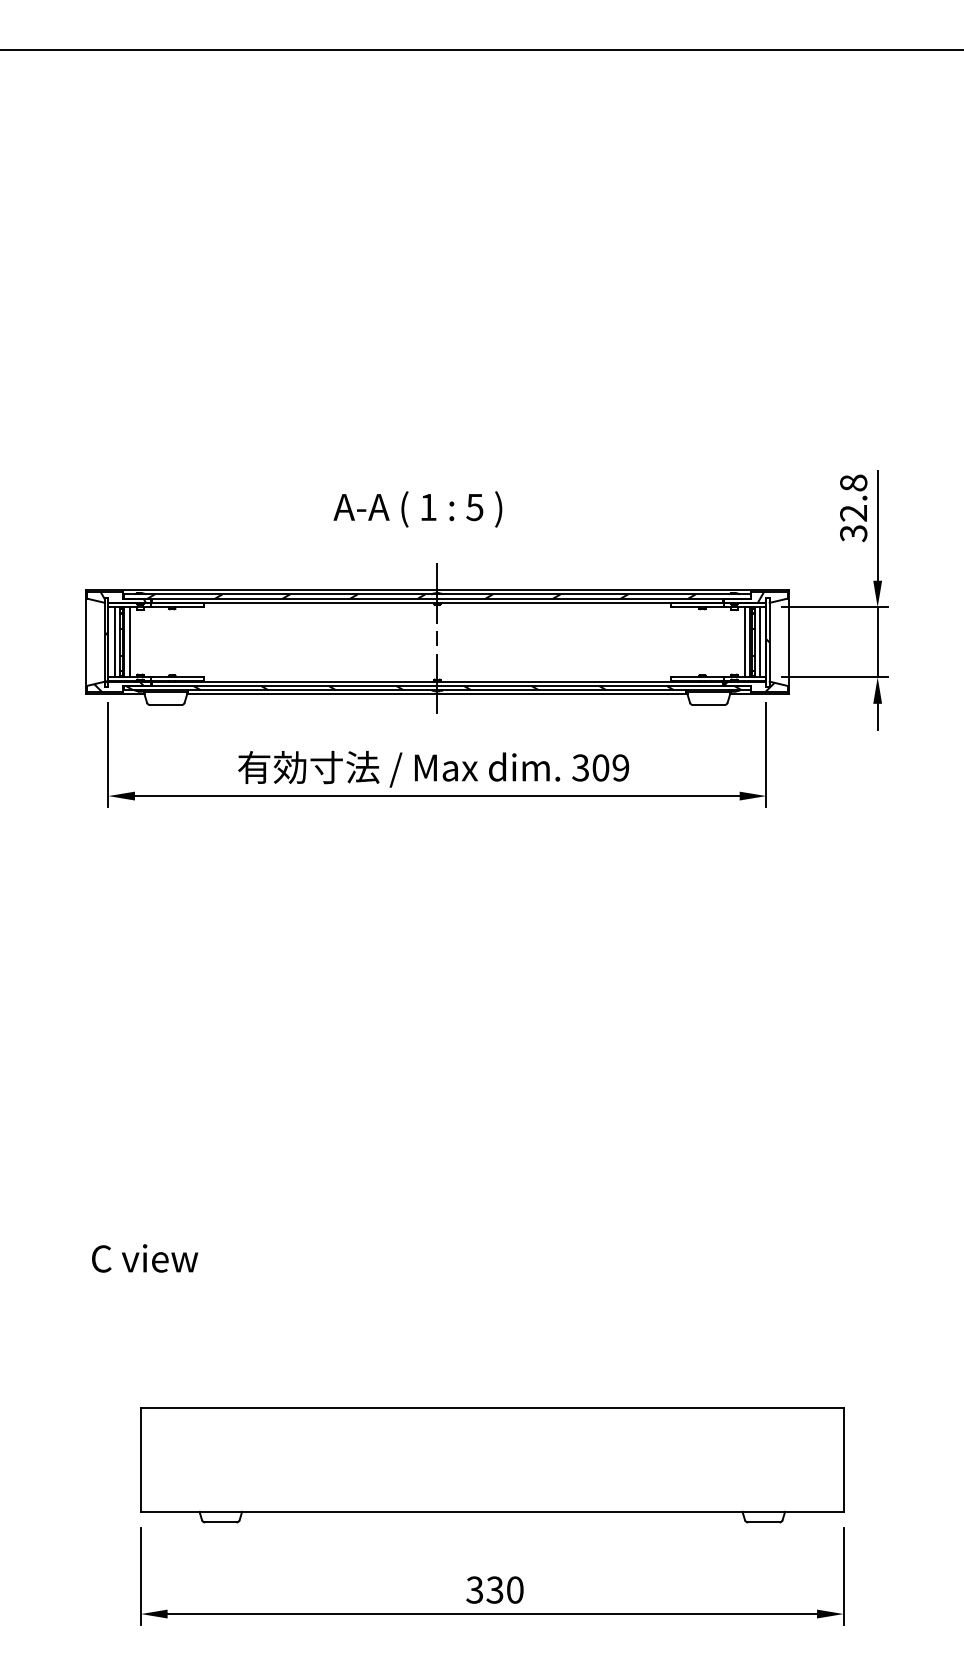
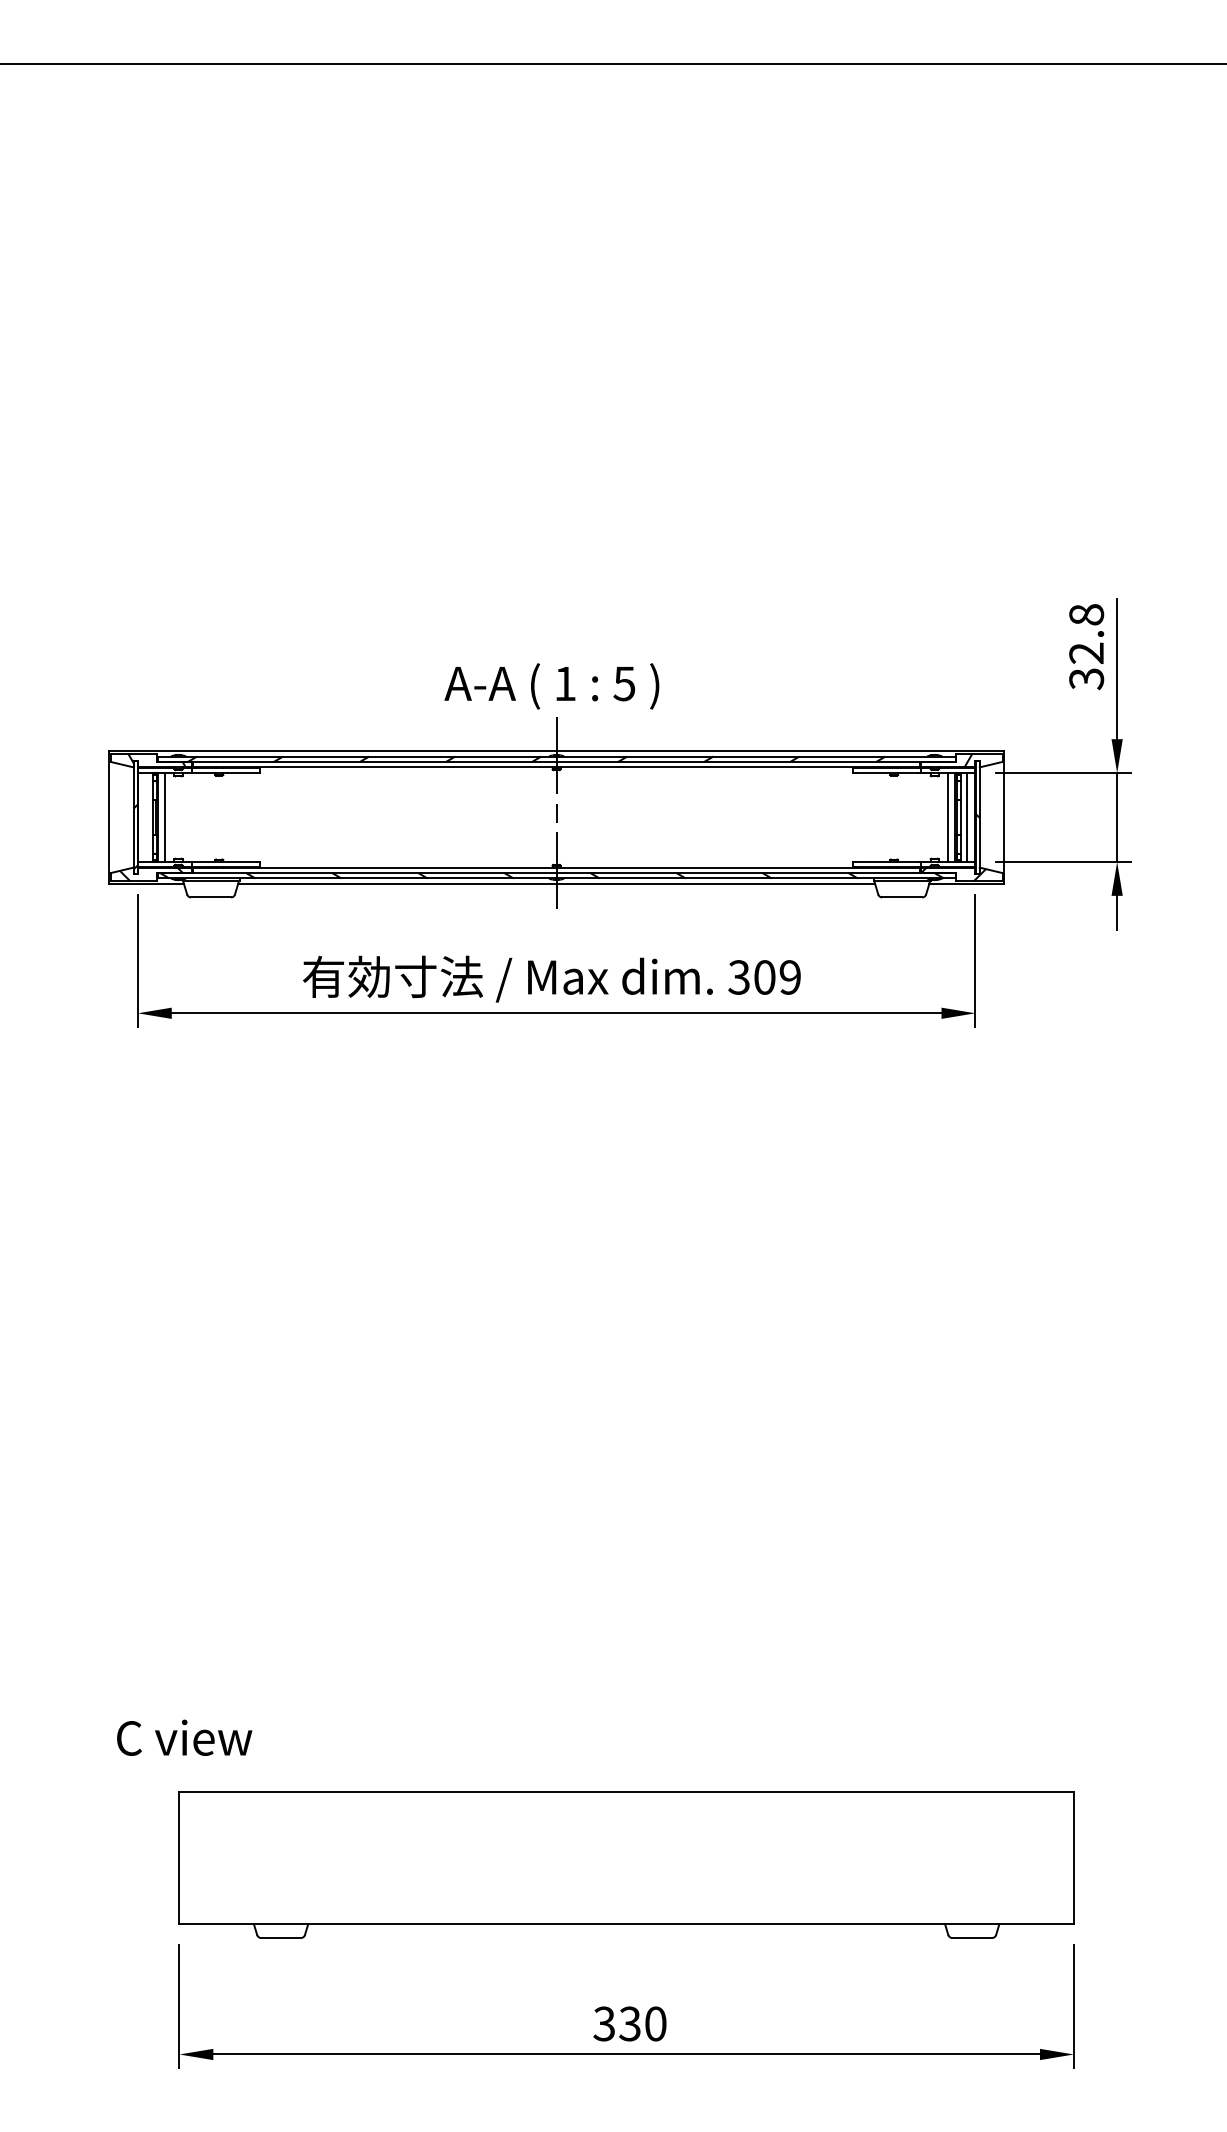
text: (417, 509) -> (551, 686), moved
line: (115, 642) -> (146, 817), removed
text: (144, 1258) -> (184, 1737), moved

